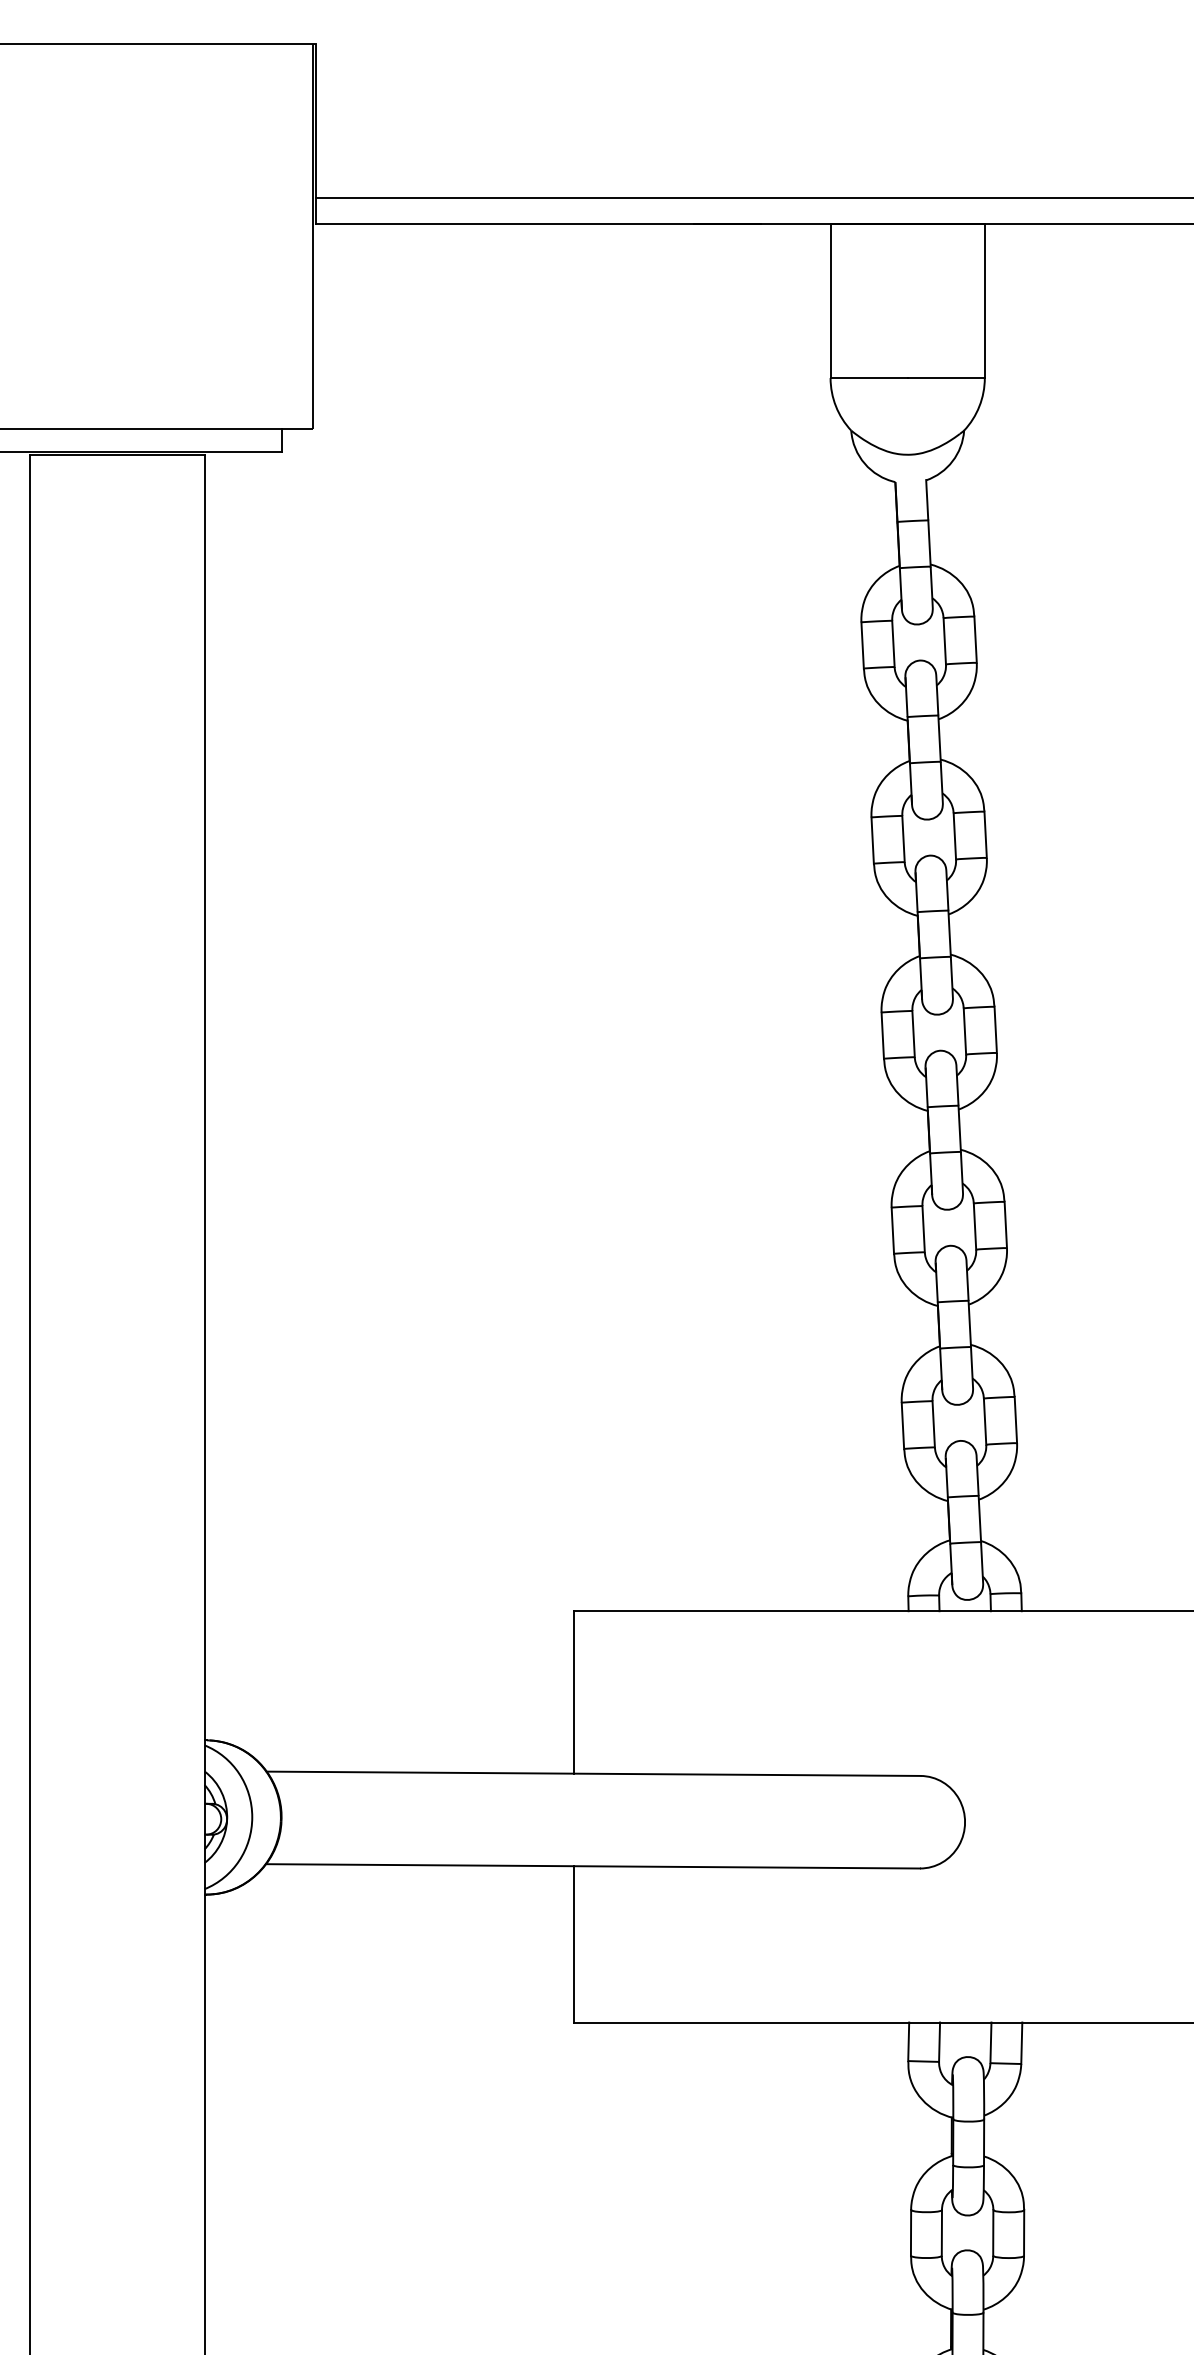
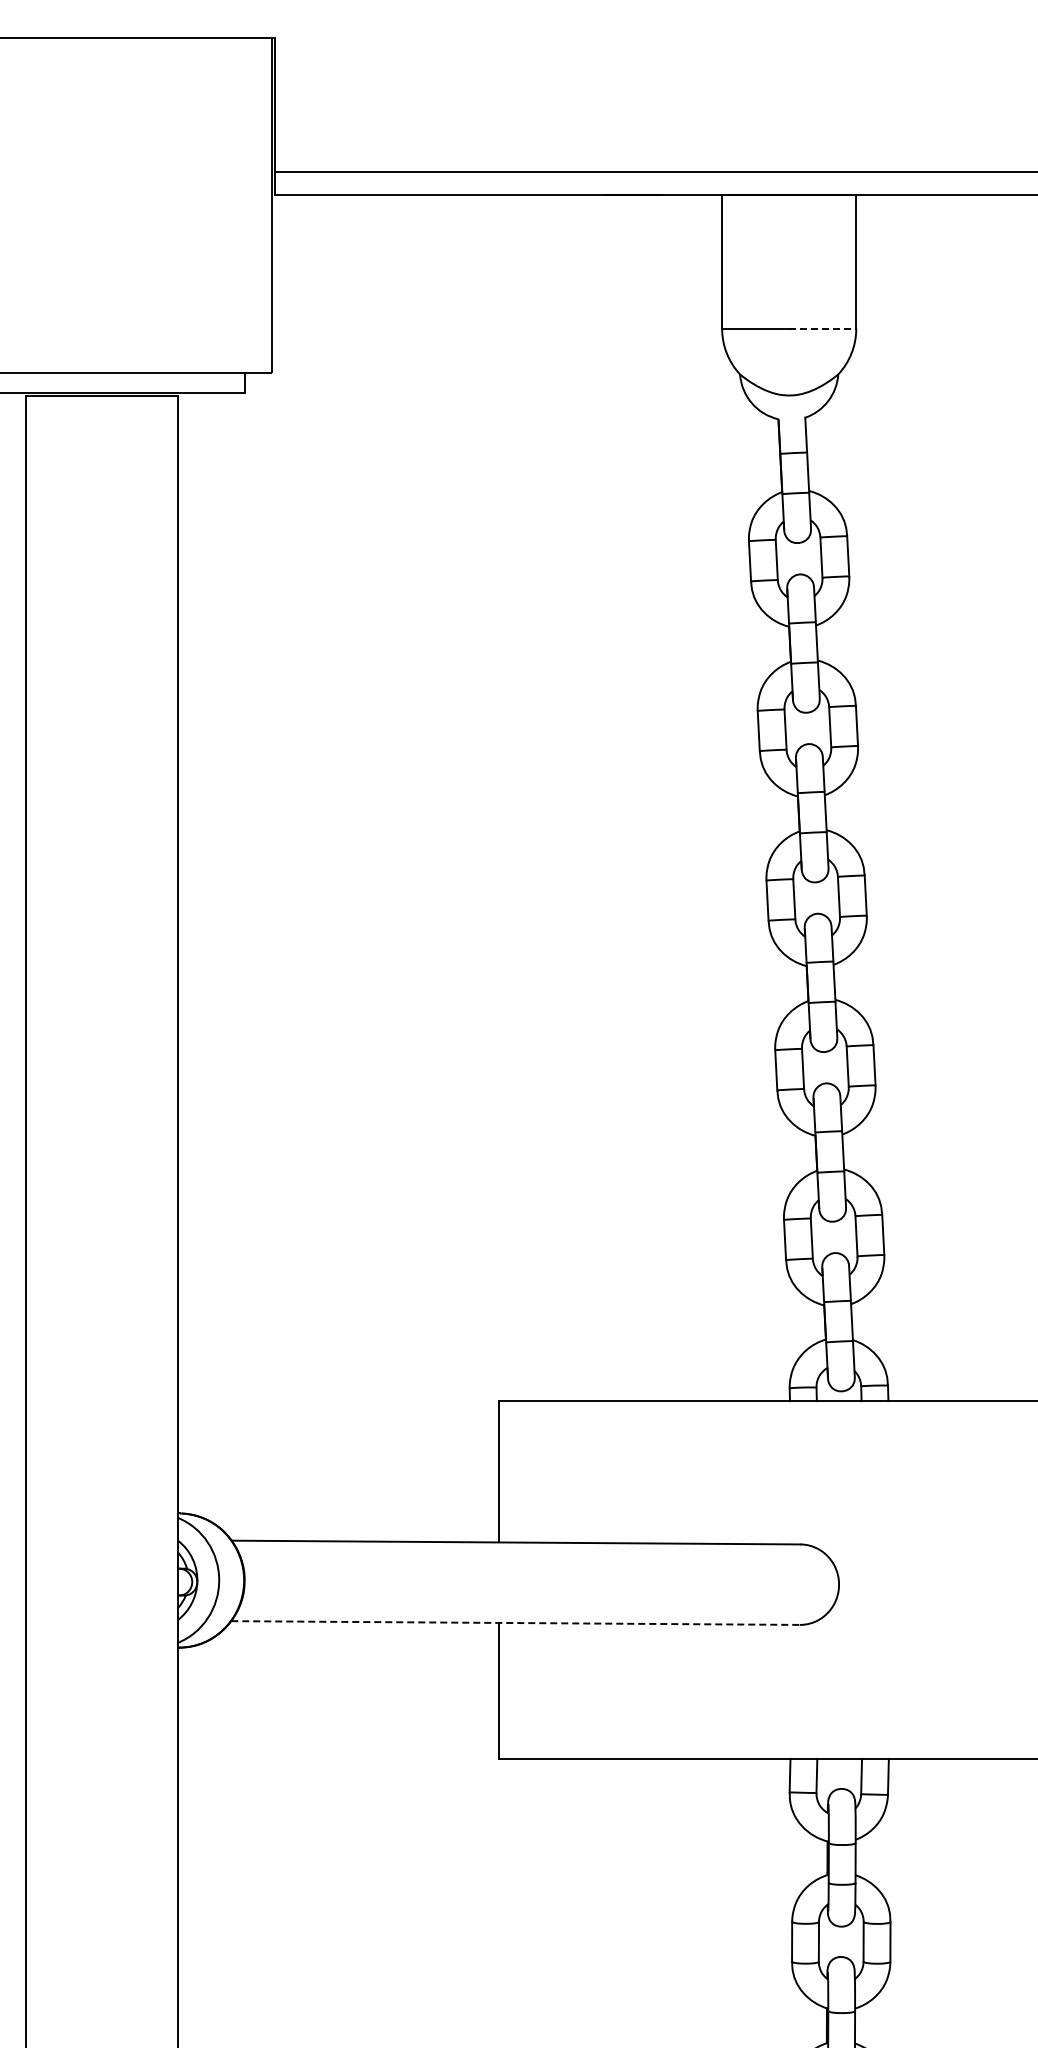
line: (945, 377) -> (822, 328), solid -> dashed
line: (594, 1866) -> (516, 1623), solid -> dashed

